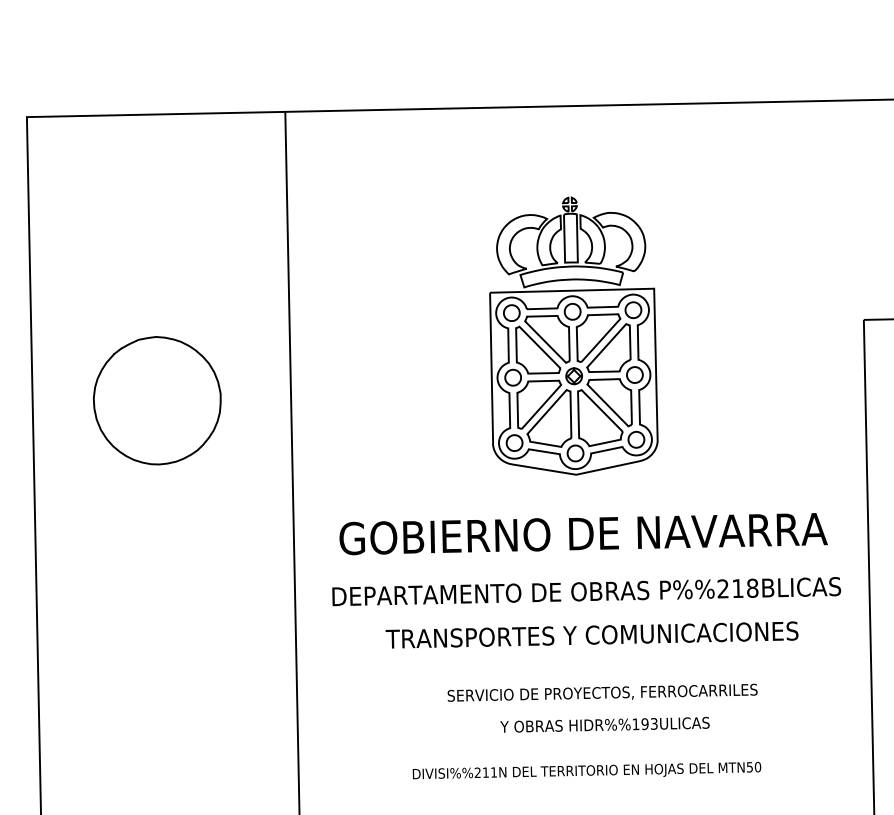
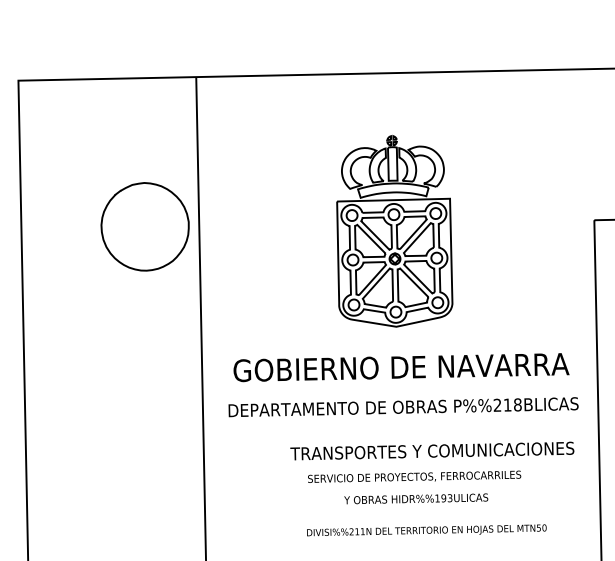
part: (156, 400) -> (144, 226), moved
text: (592, 634) -> (432, 450), moved
text: (586, 770) -> (426, 530), moved

